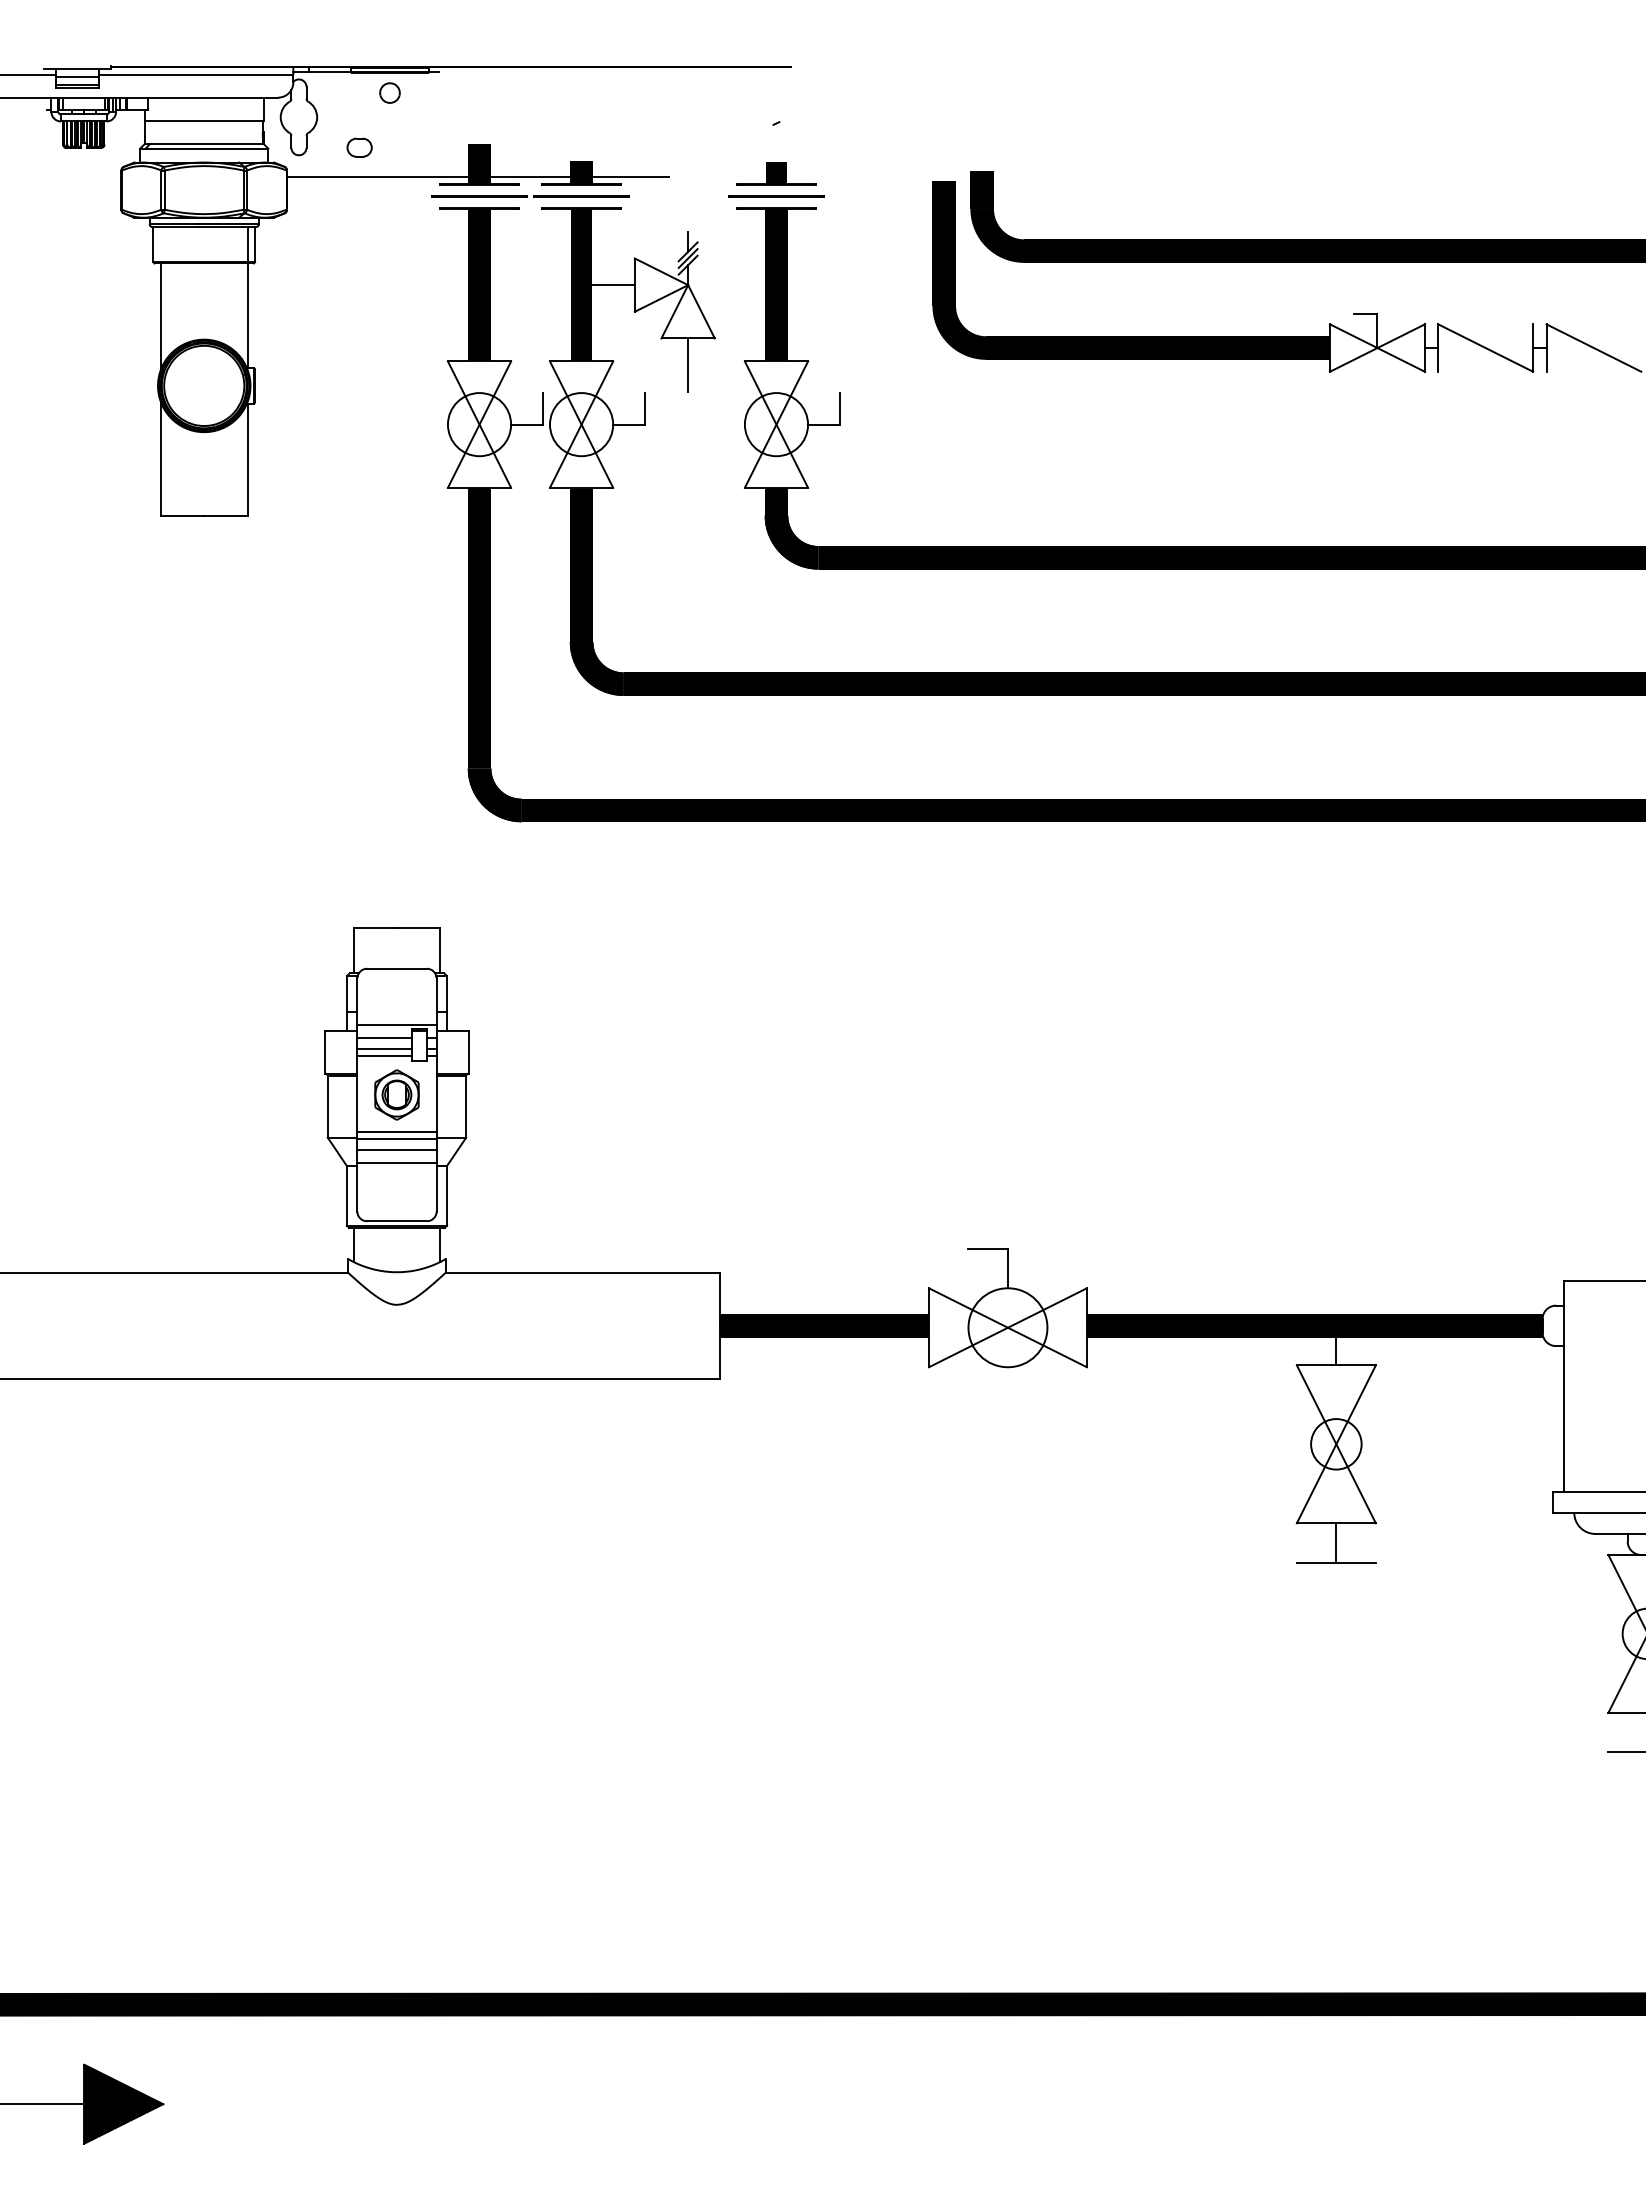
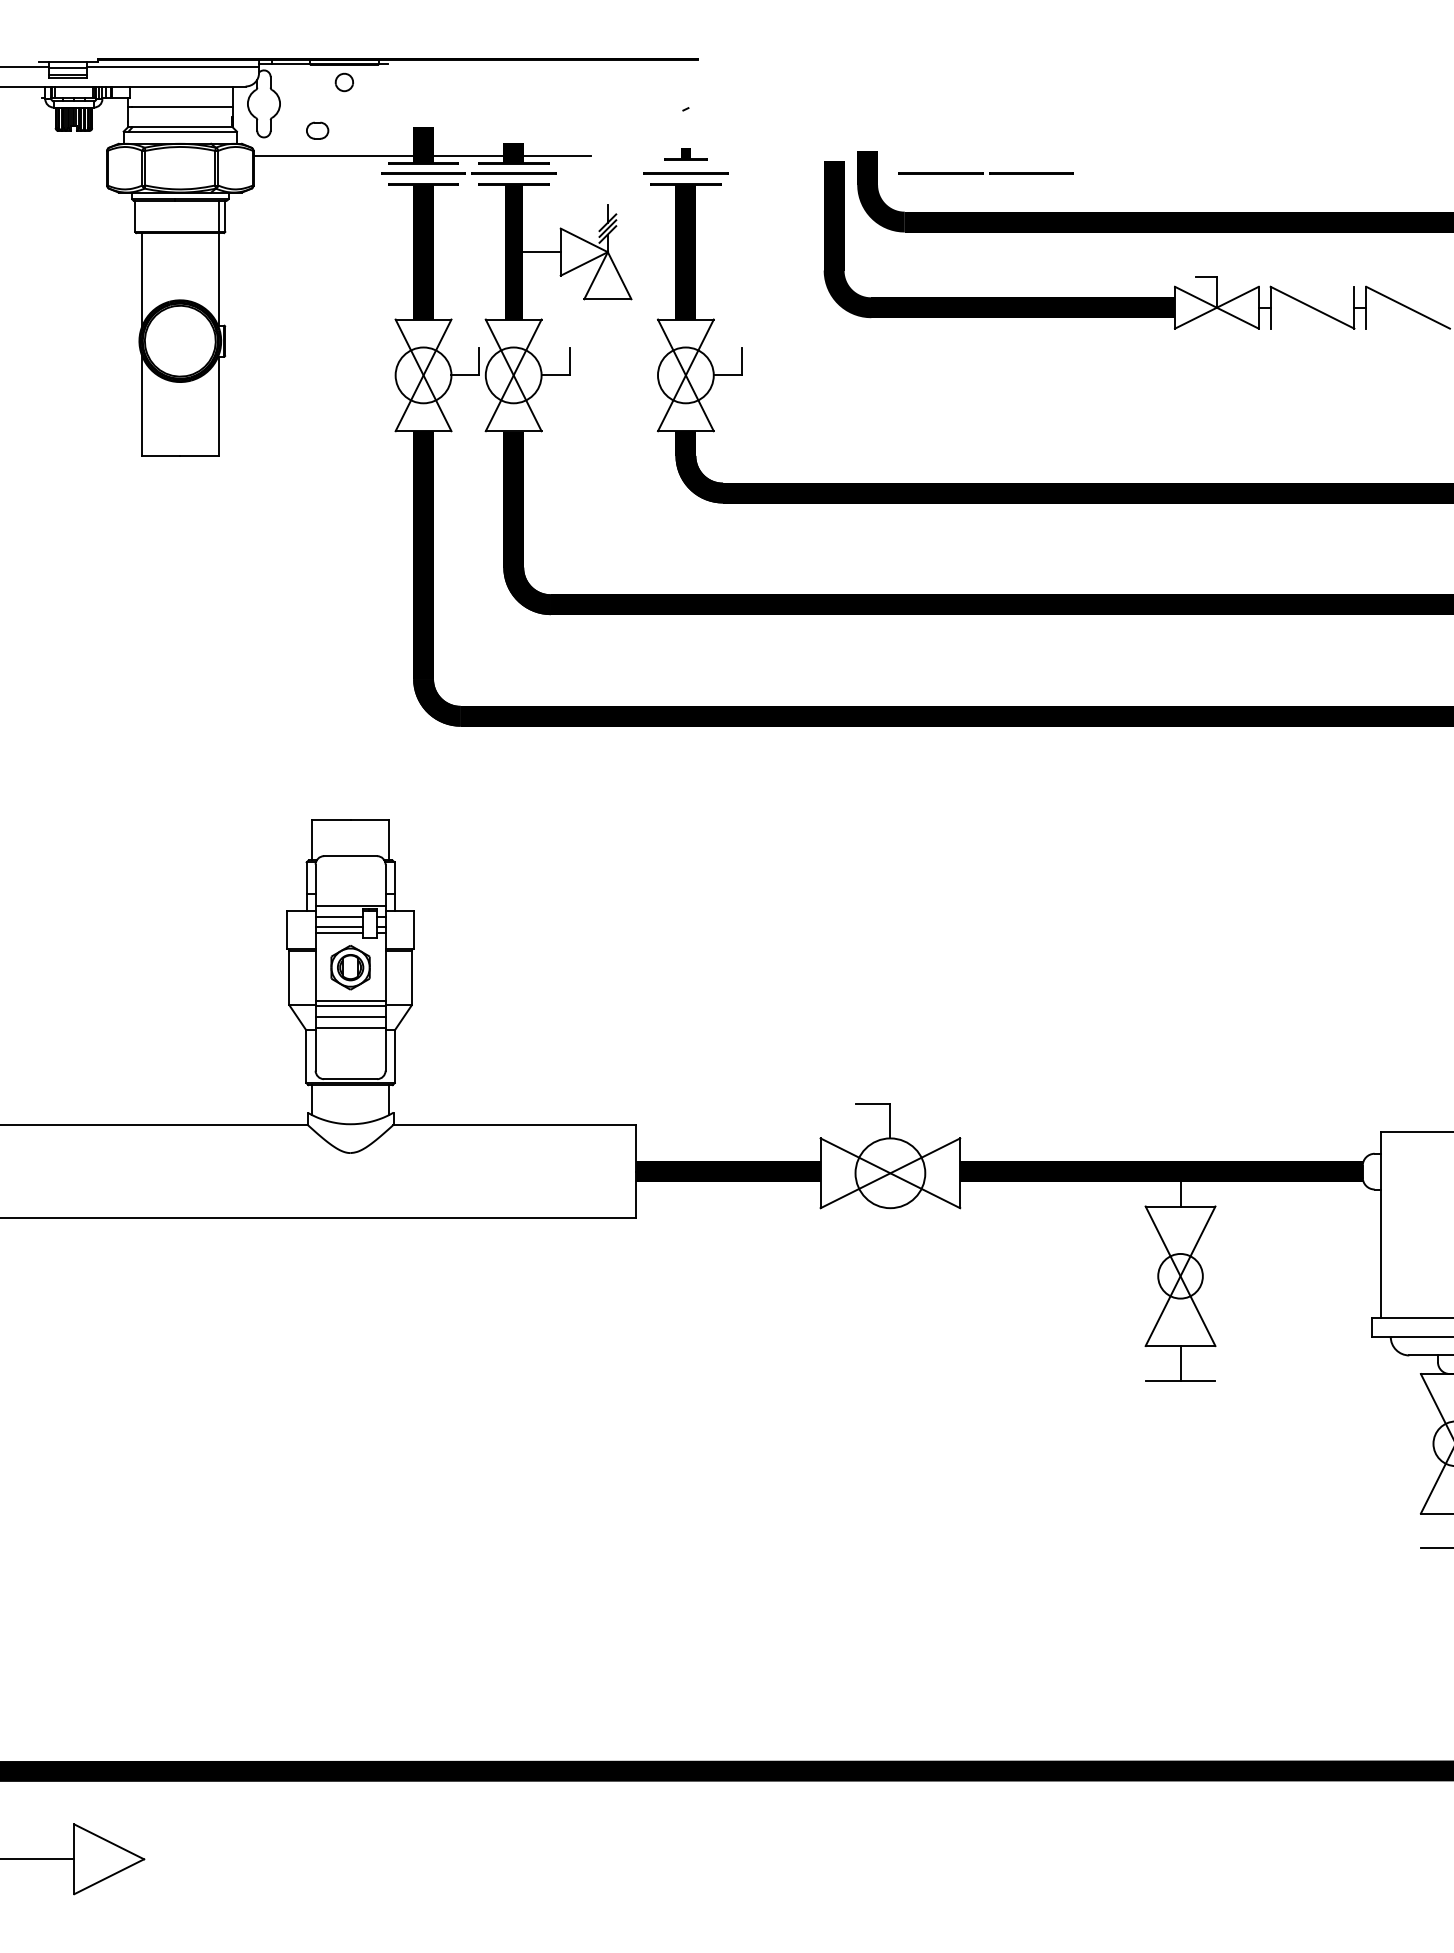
part: (776, 173) -> (685, 153), size x0.6
line: (1113, 196) -> (983, 173), added
line: (688, 364) -> (608, 322), removed
fill: (123, 2103) -> (108, 1858), removed

